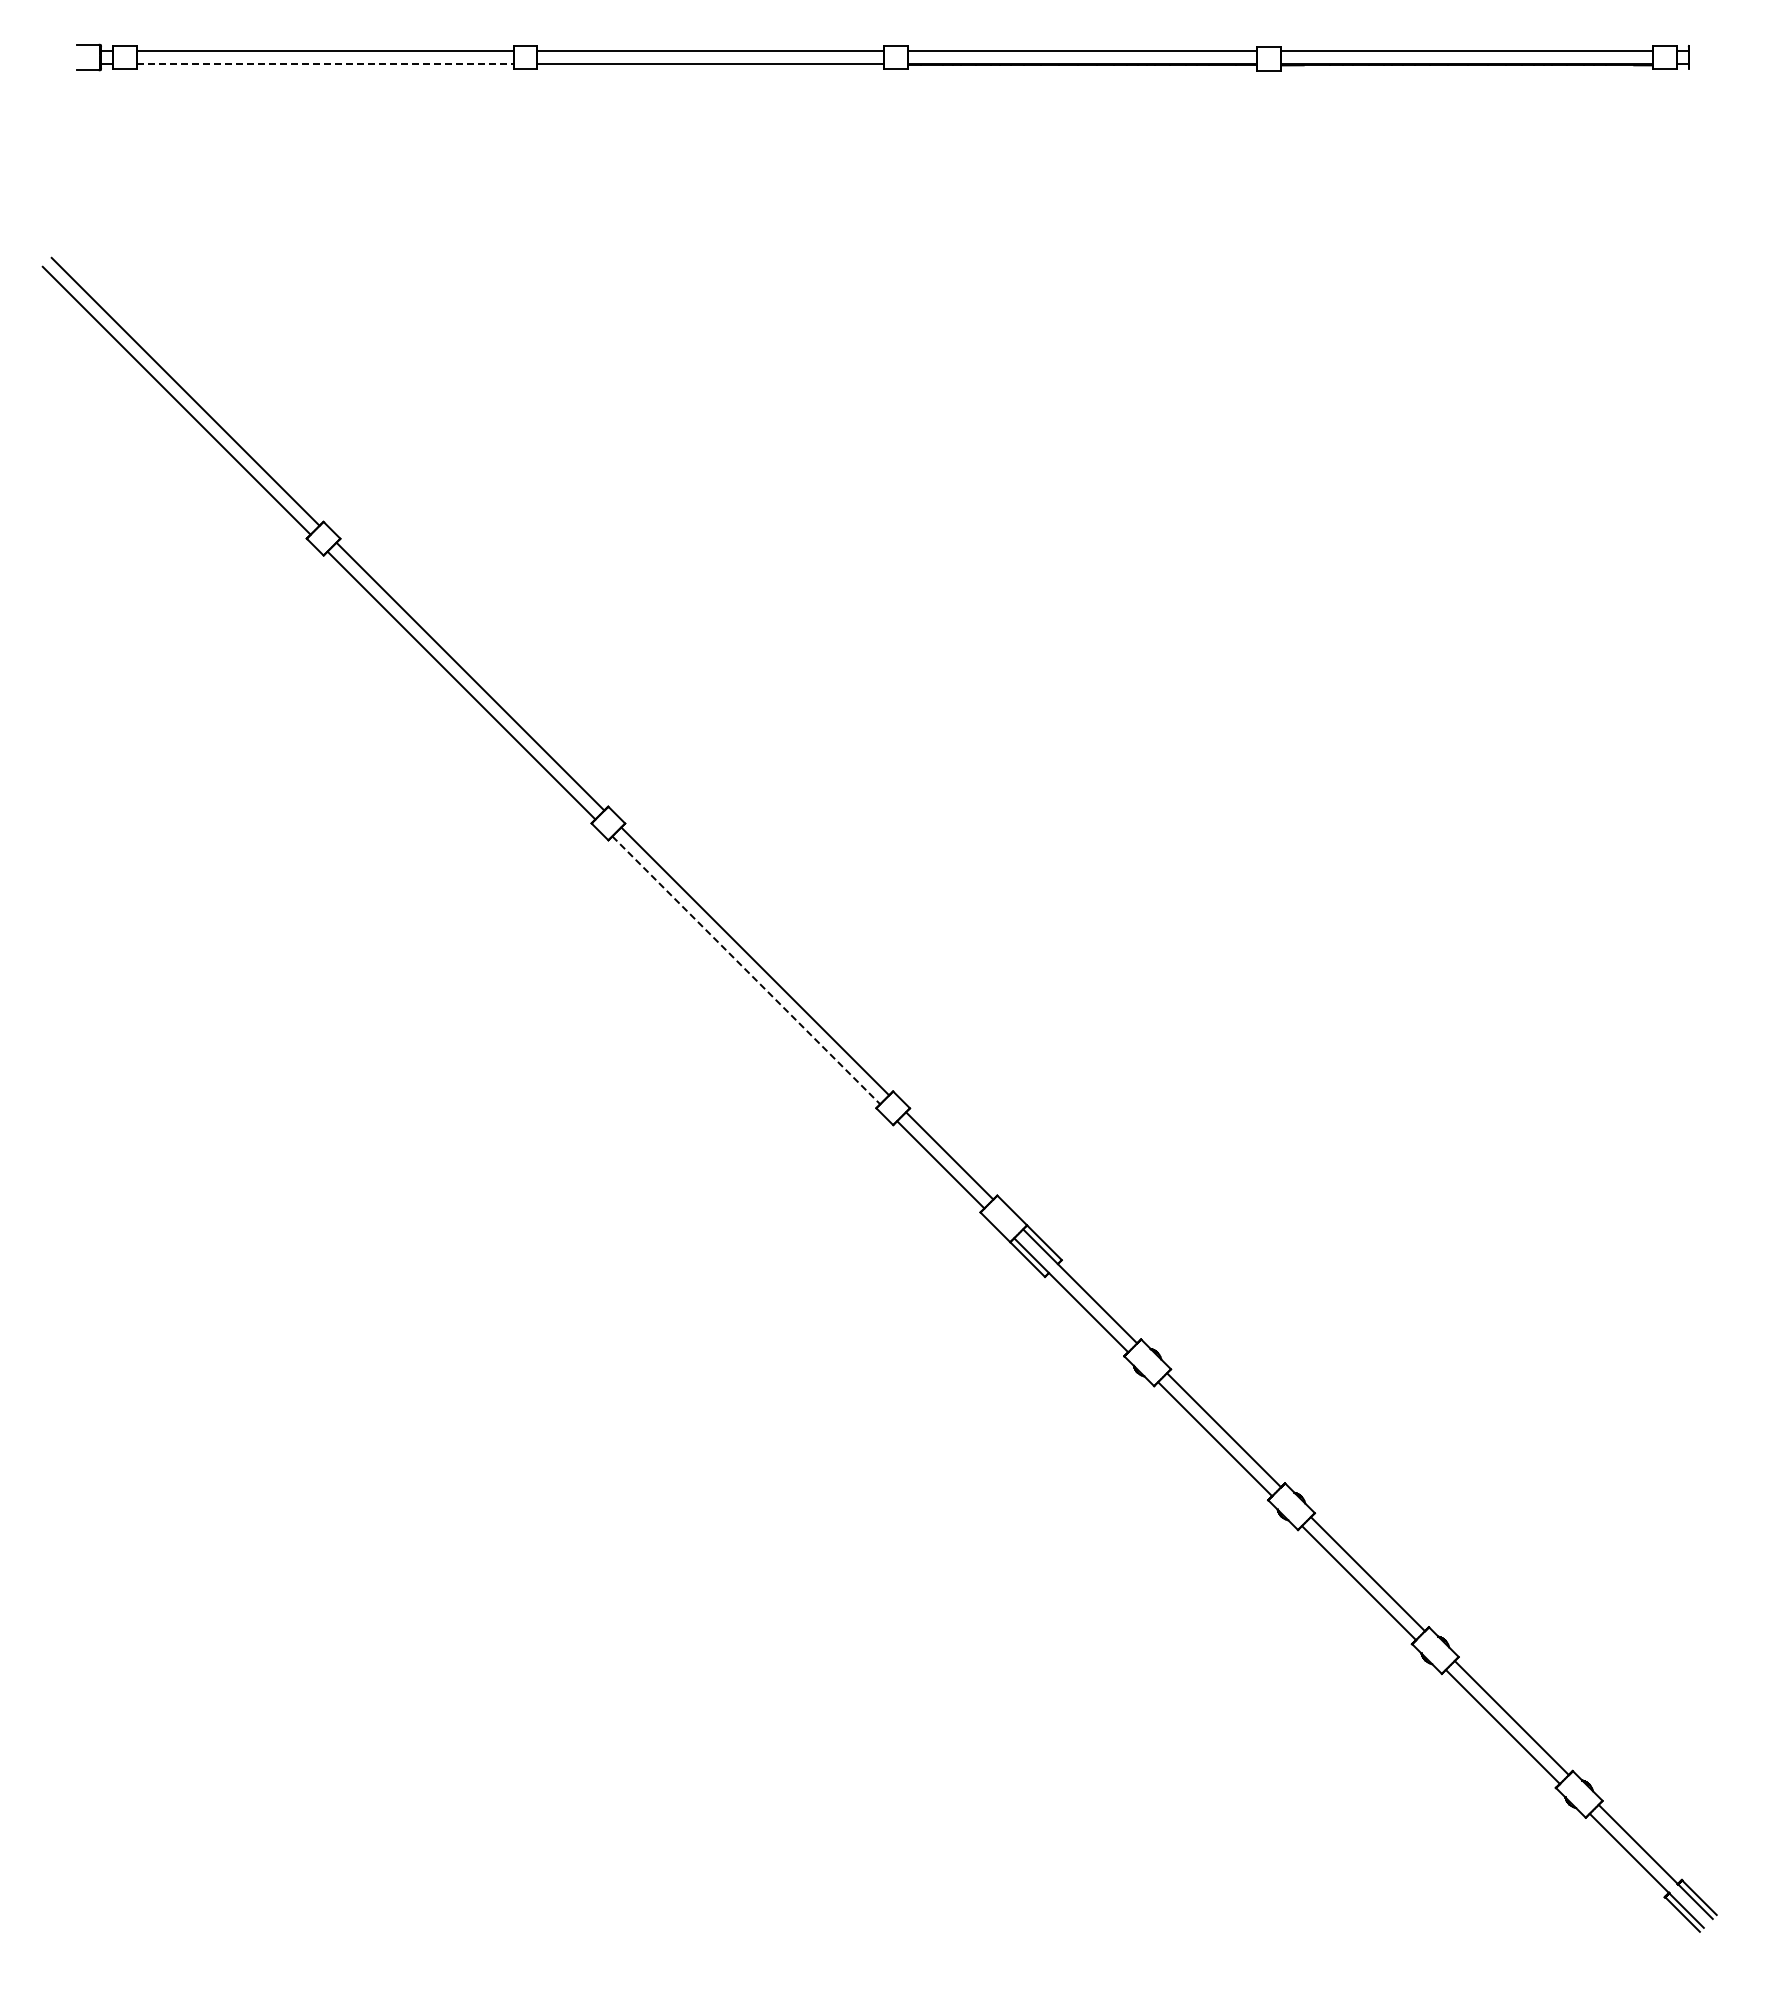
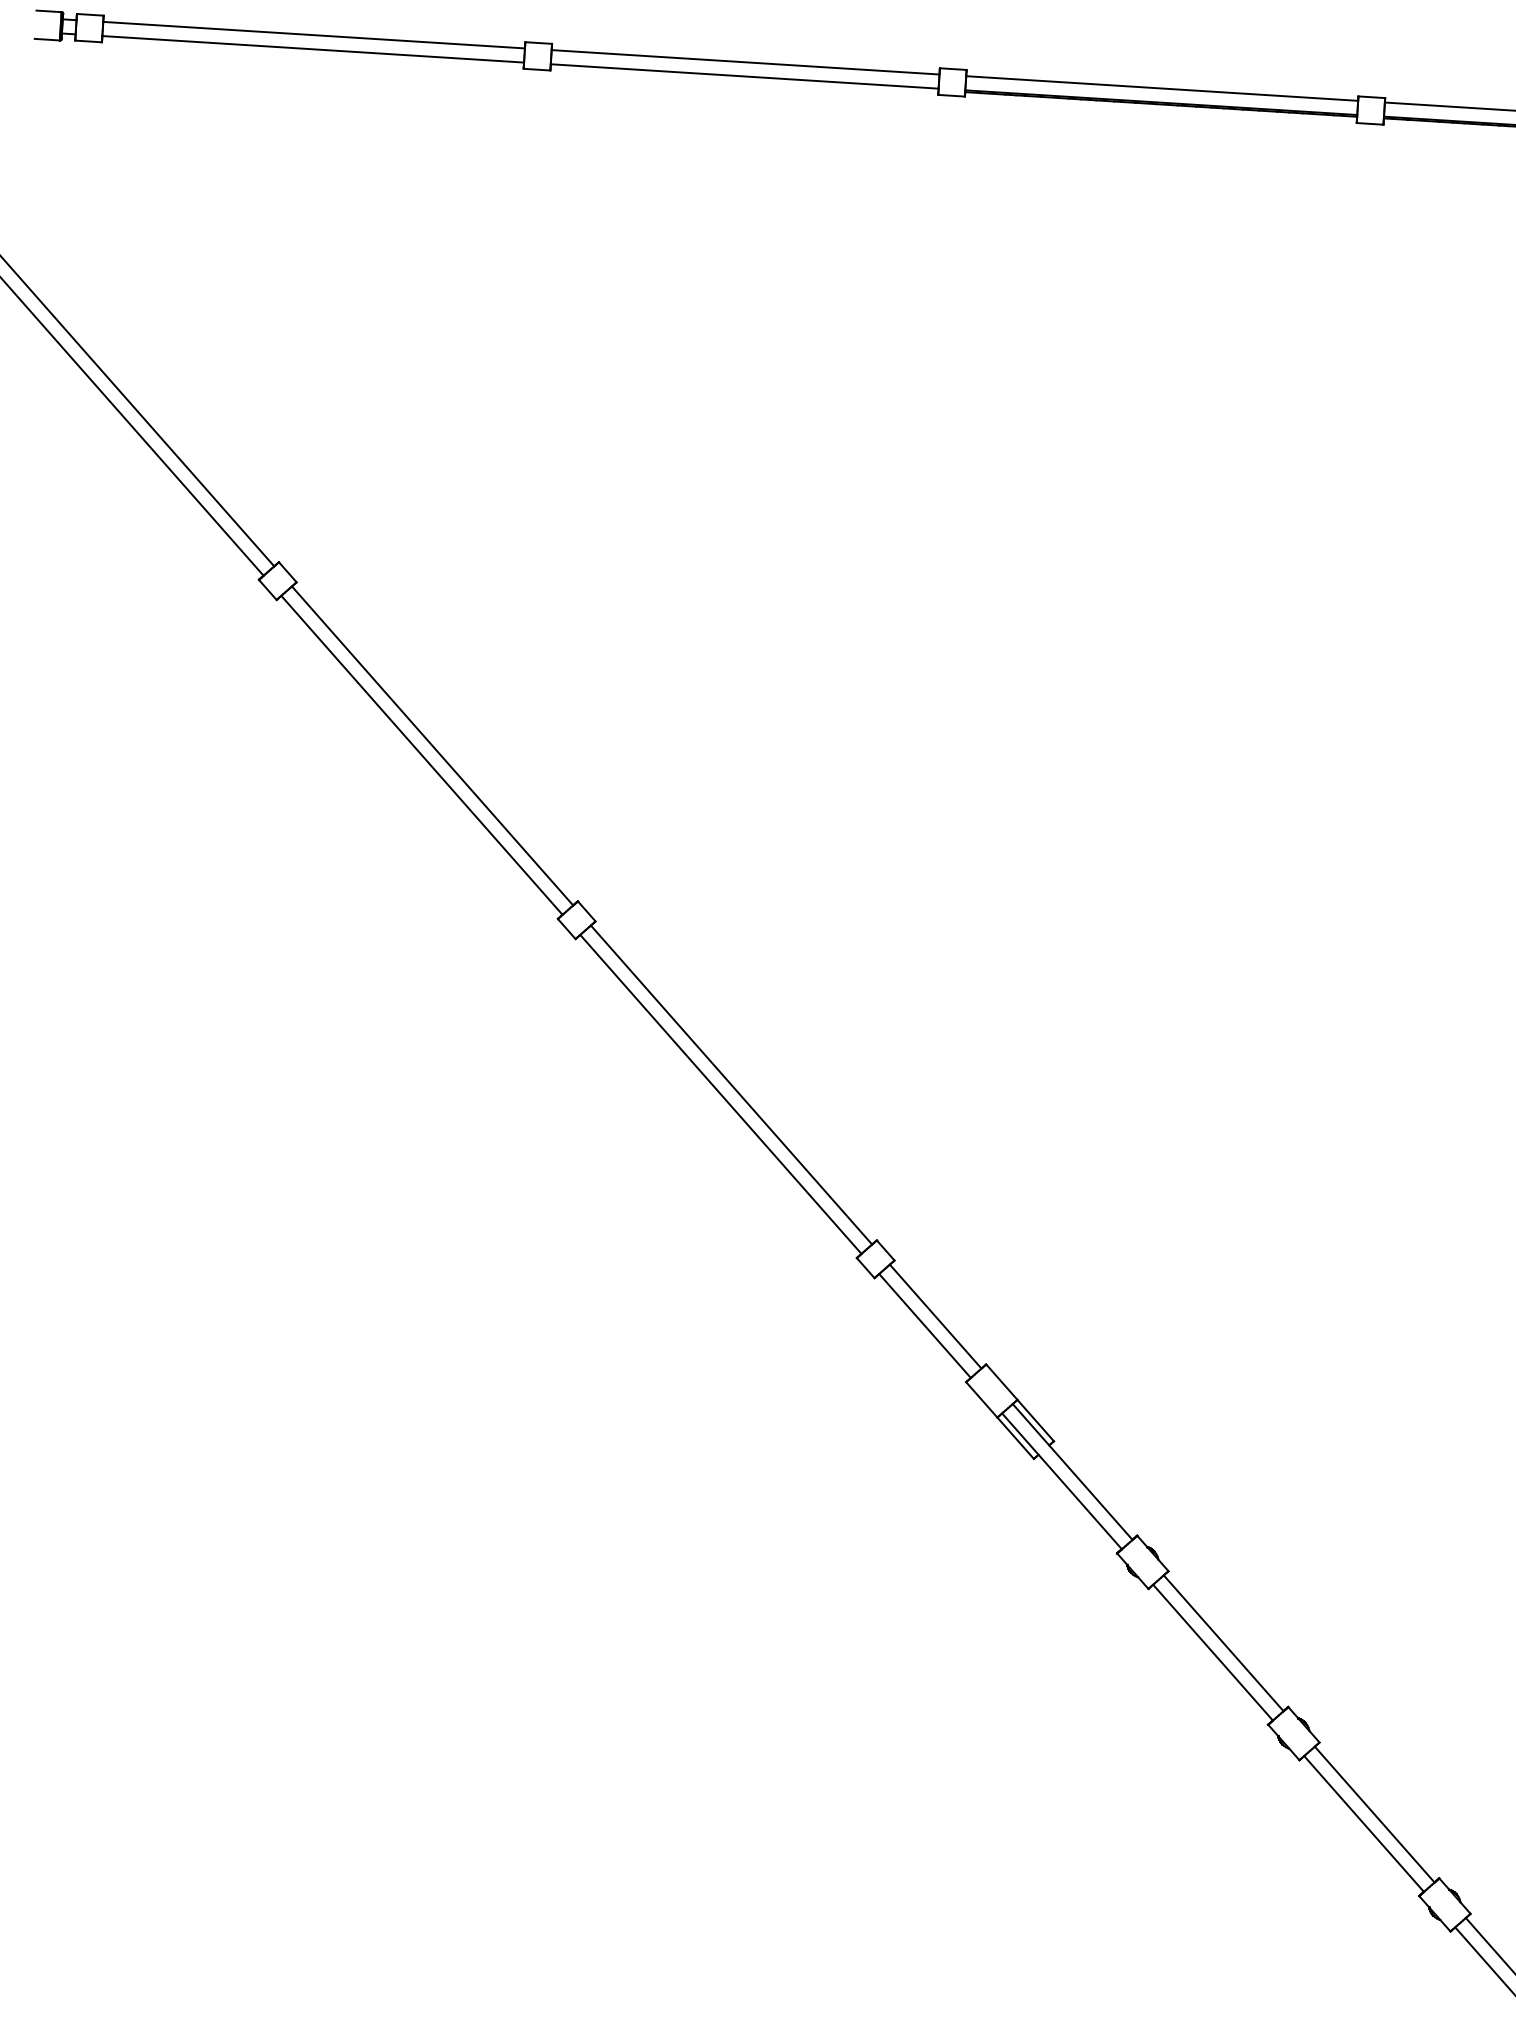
line: (325, 63) -> (313, 48), dashed -> solid
line: (746, 970) -> (721, 1094), dashed -> solid

